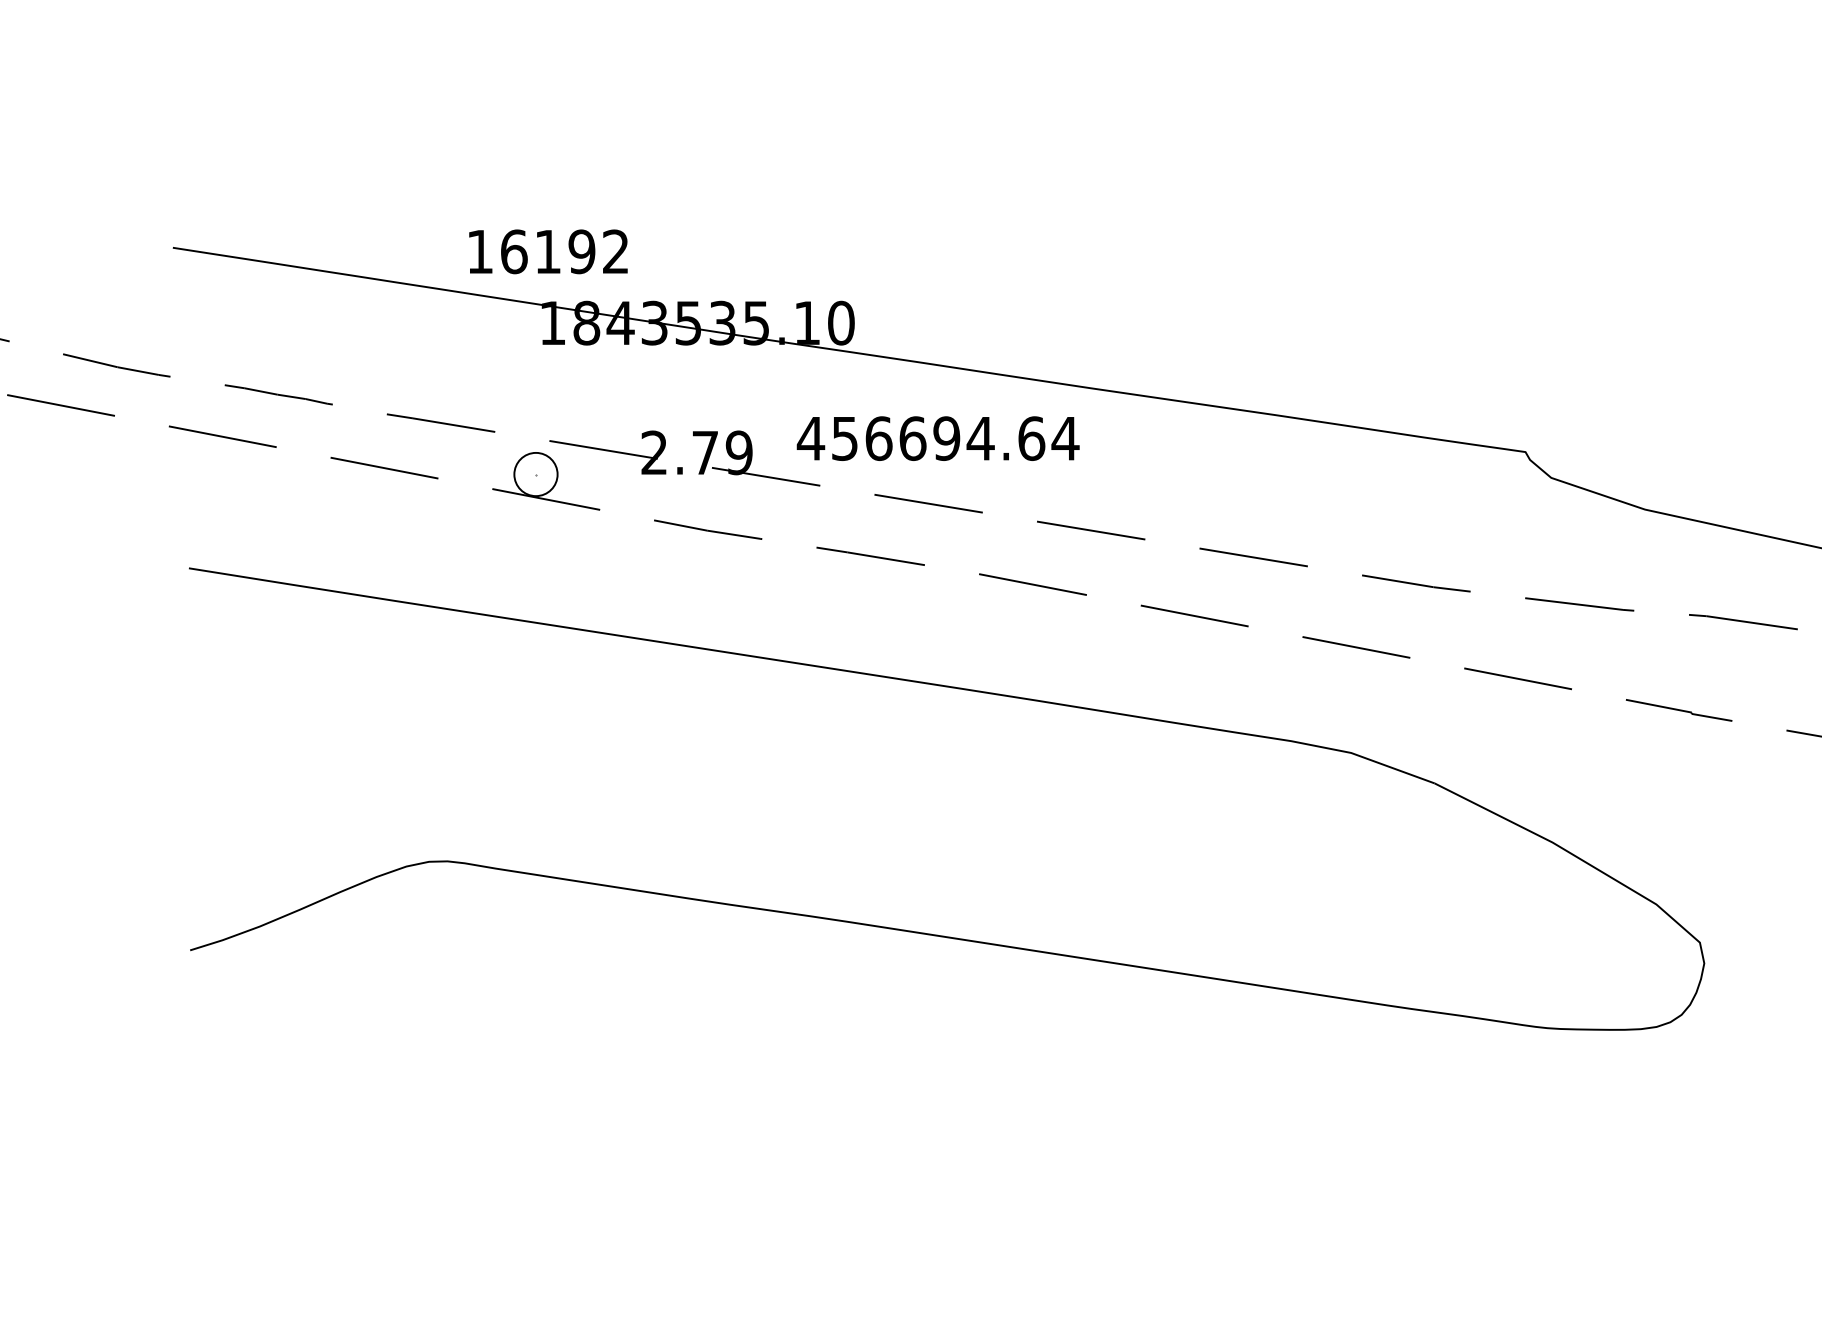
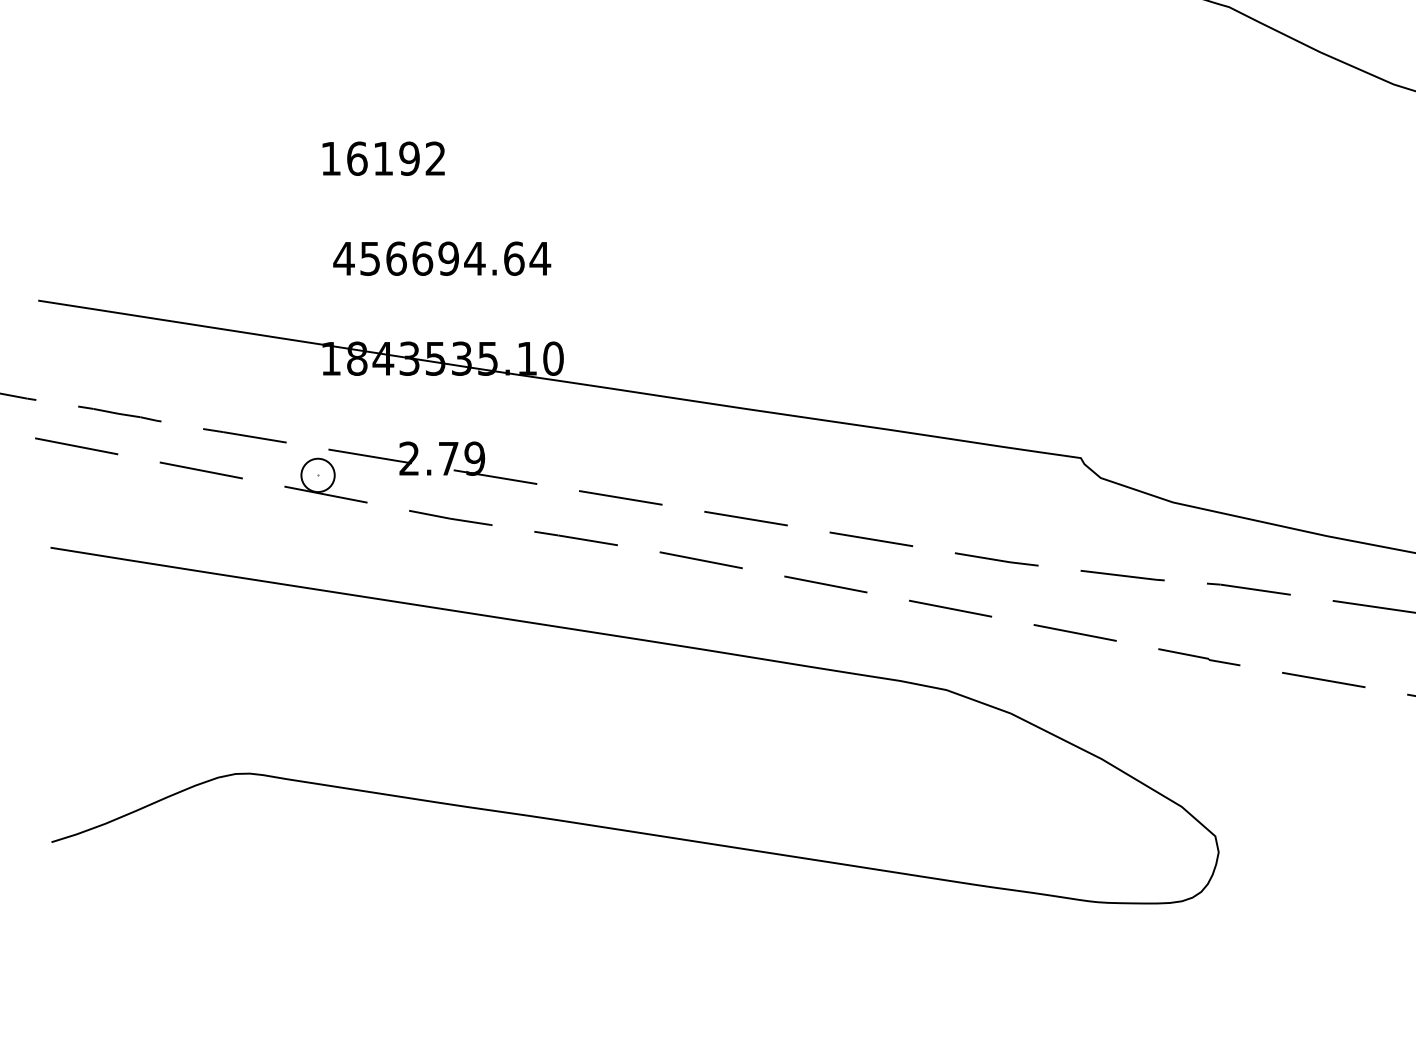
text: (548, 251) -> (383, 158), moved
text: (938, 438) -> (442, 258), moved

